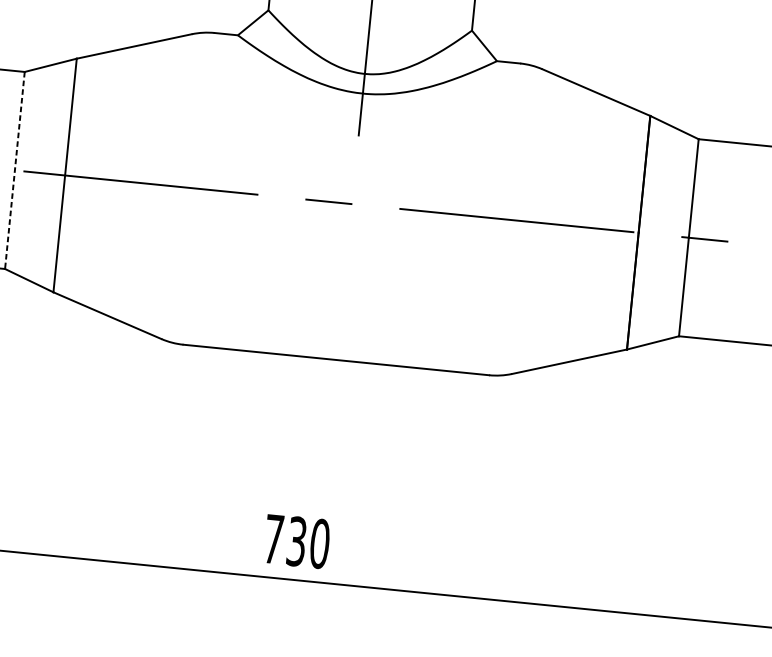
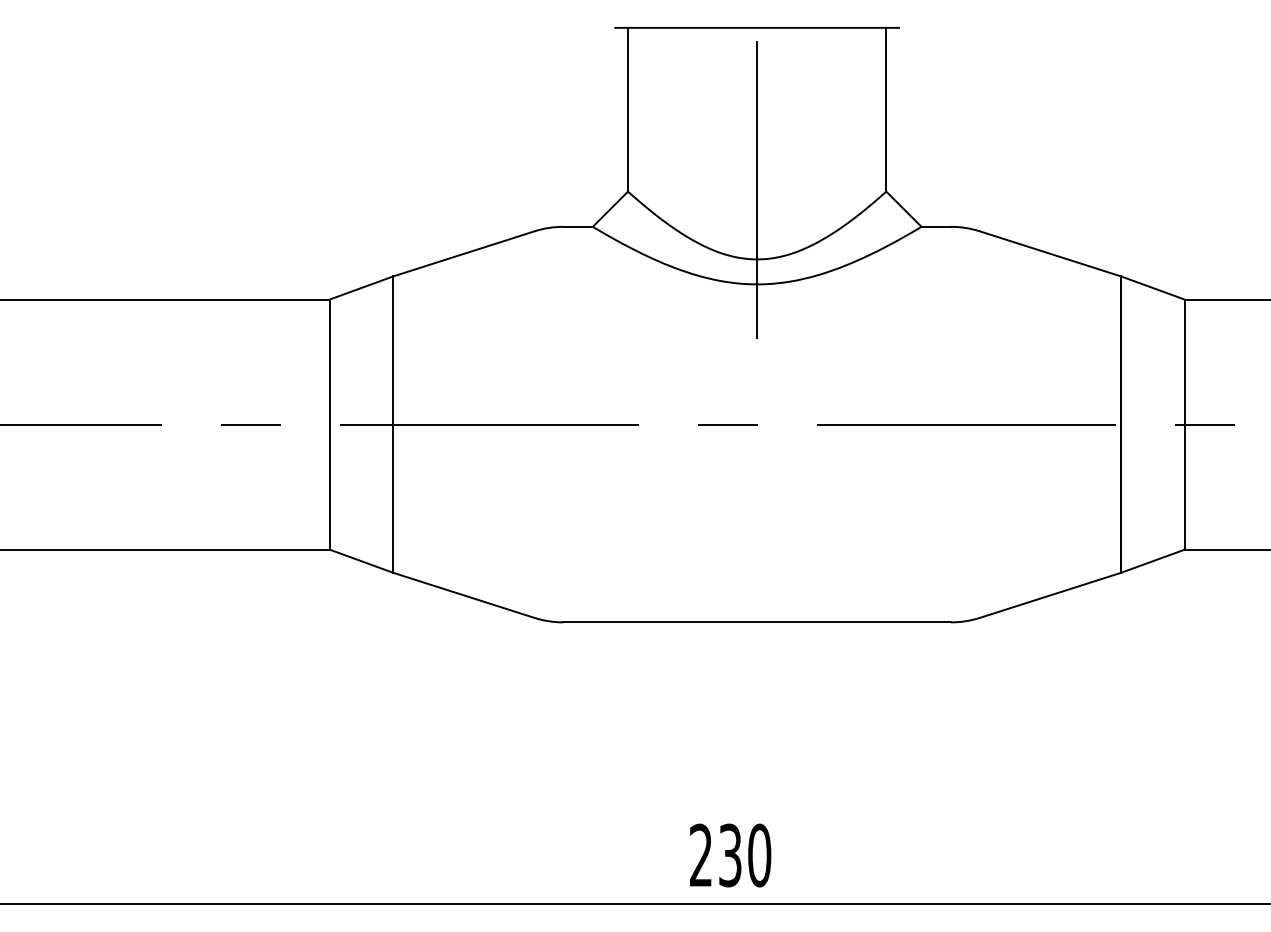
line: (14, 171) -> (329, 425), dashed -> solid
text: (273, 538) -> (700, 854), 730 -> 230

